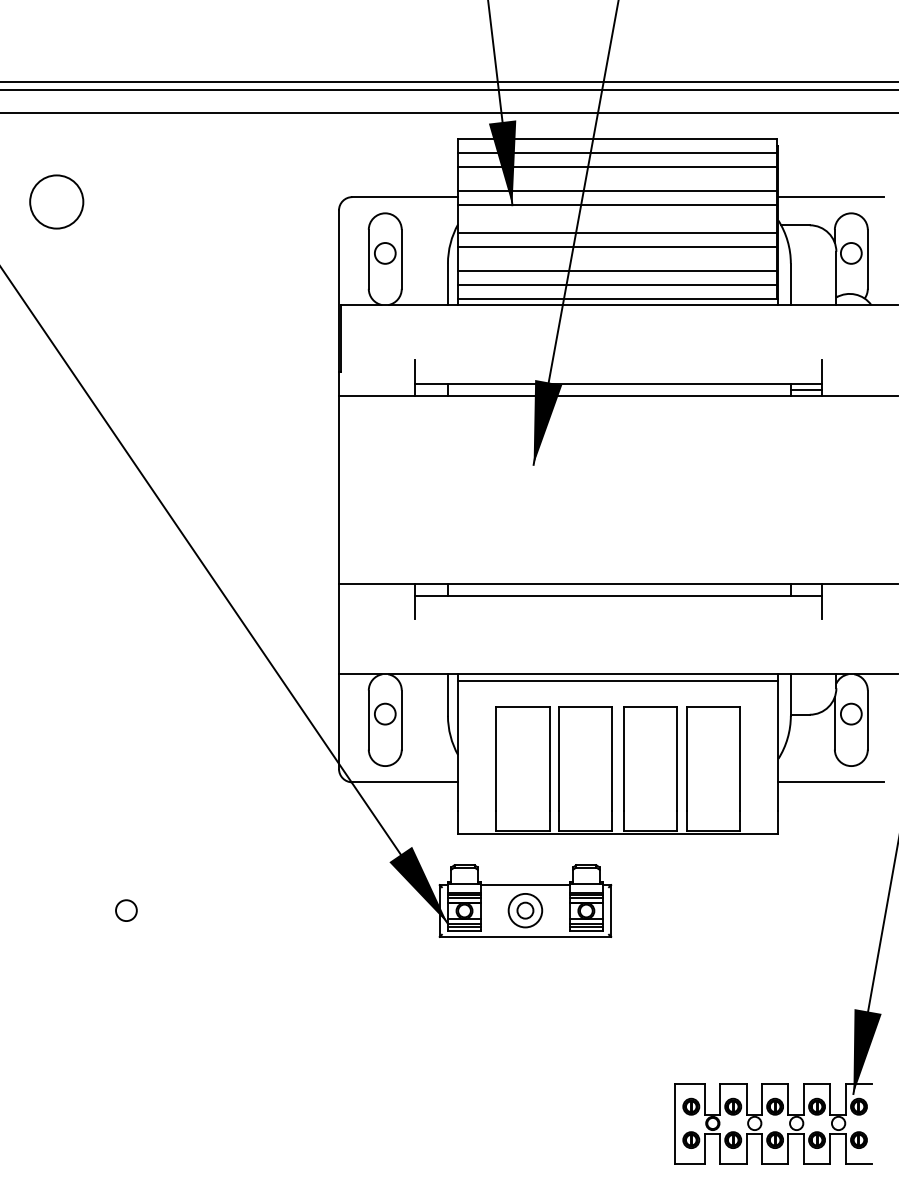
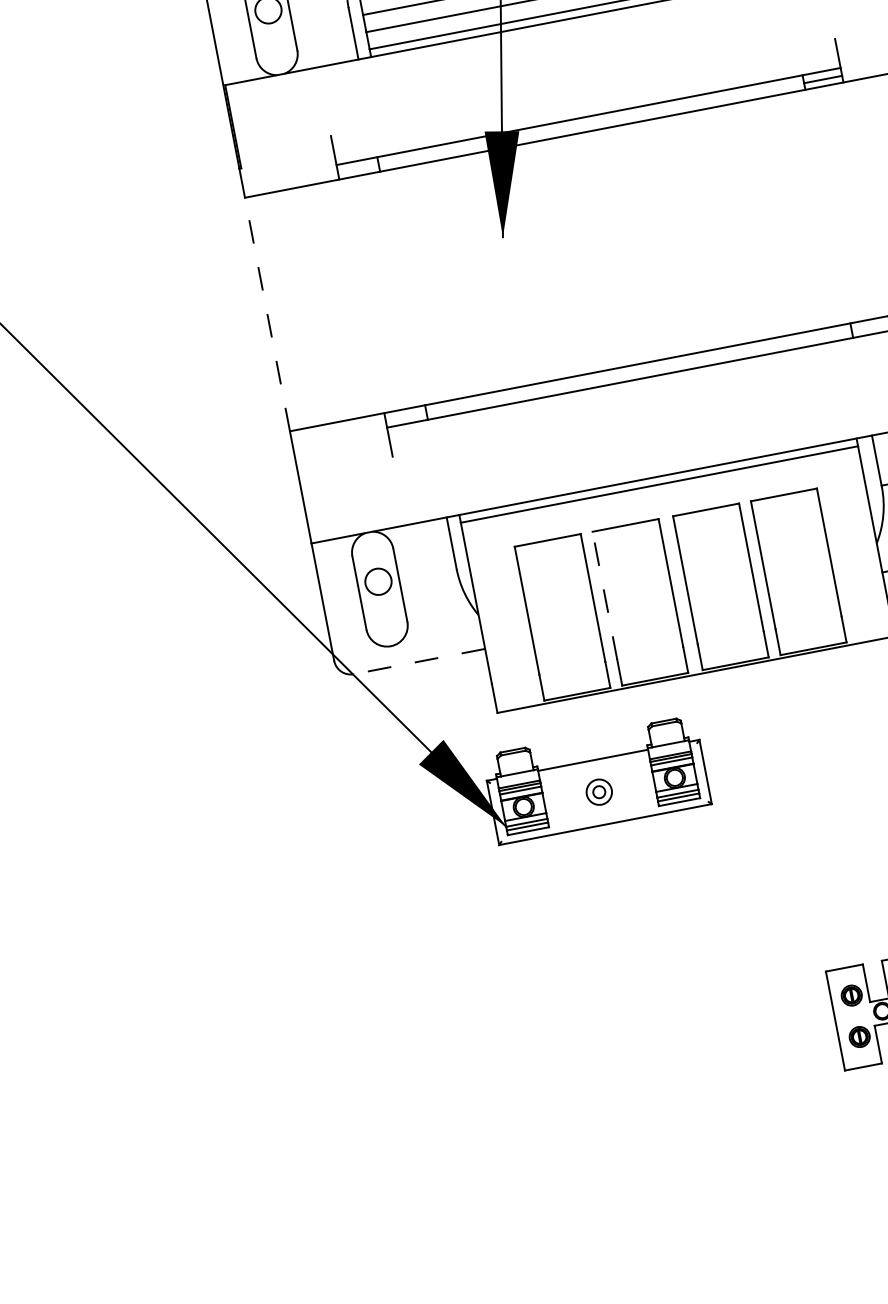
line: (339, 489) -> (268, 314), solid -> dashed
line: (559, 758) -> (605, 595), solid -> dashed
line: (405, 782) -> (419, 661), solid -> dashed
circle: (126, 910) -> (104, 887), removed
part: (525, 910) -> (599, 791), size x0.6

